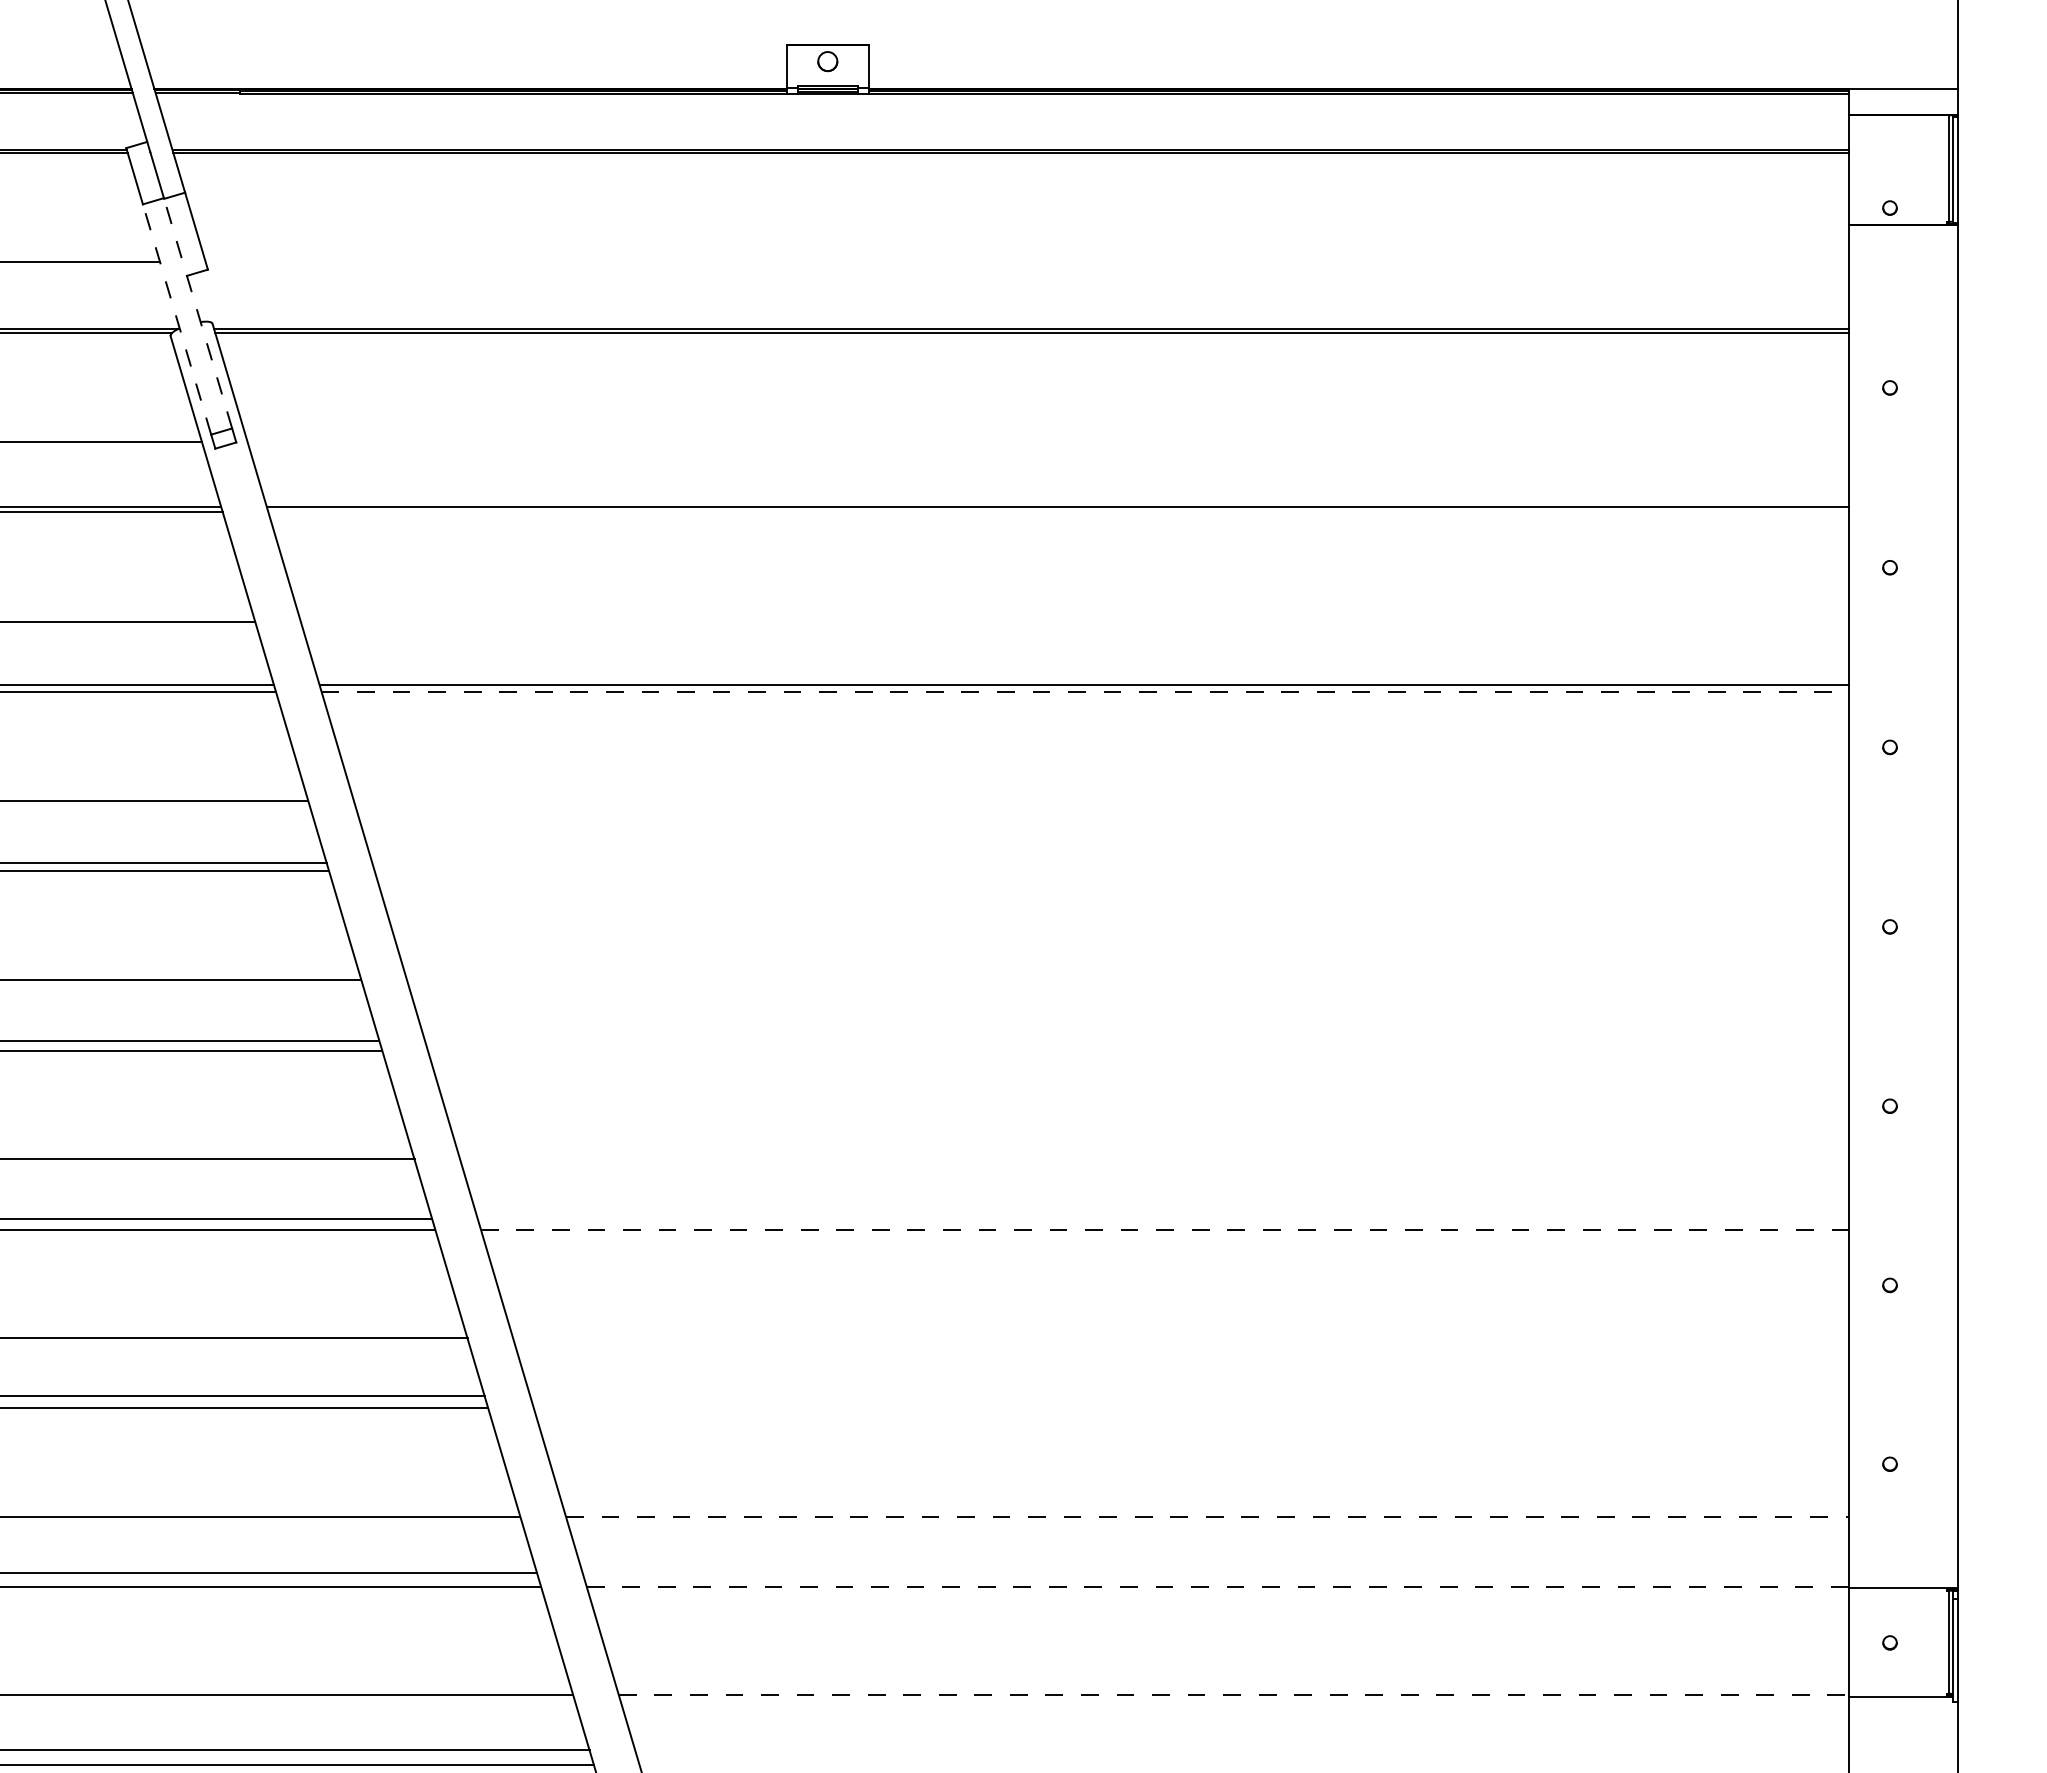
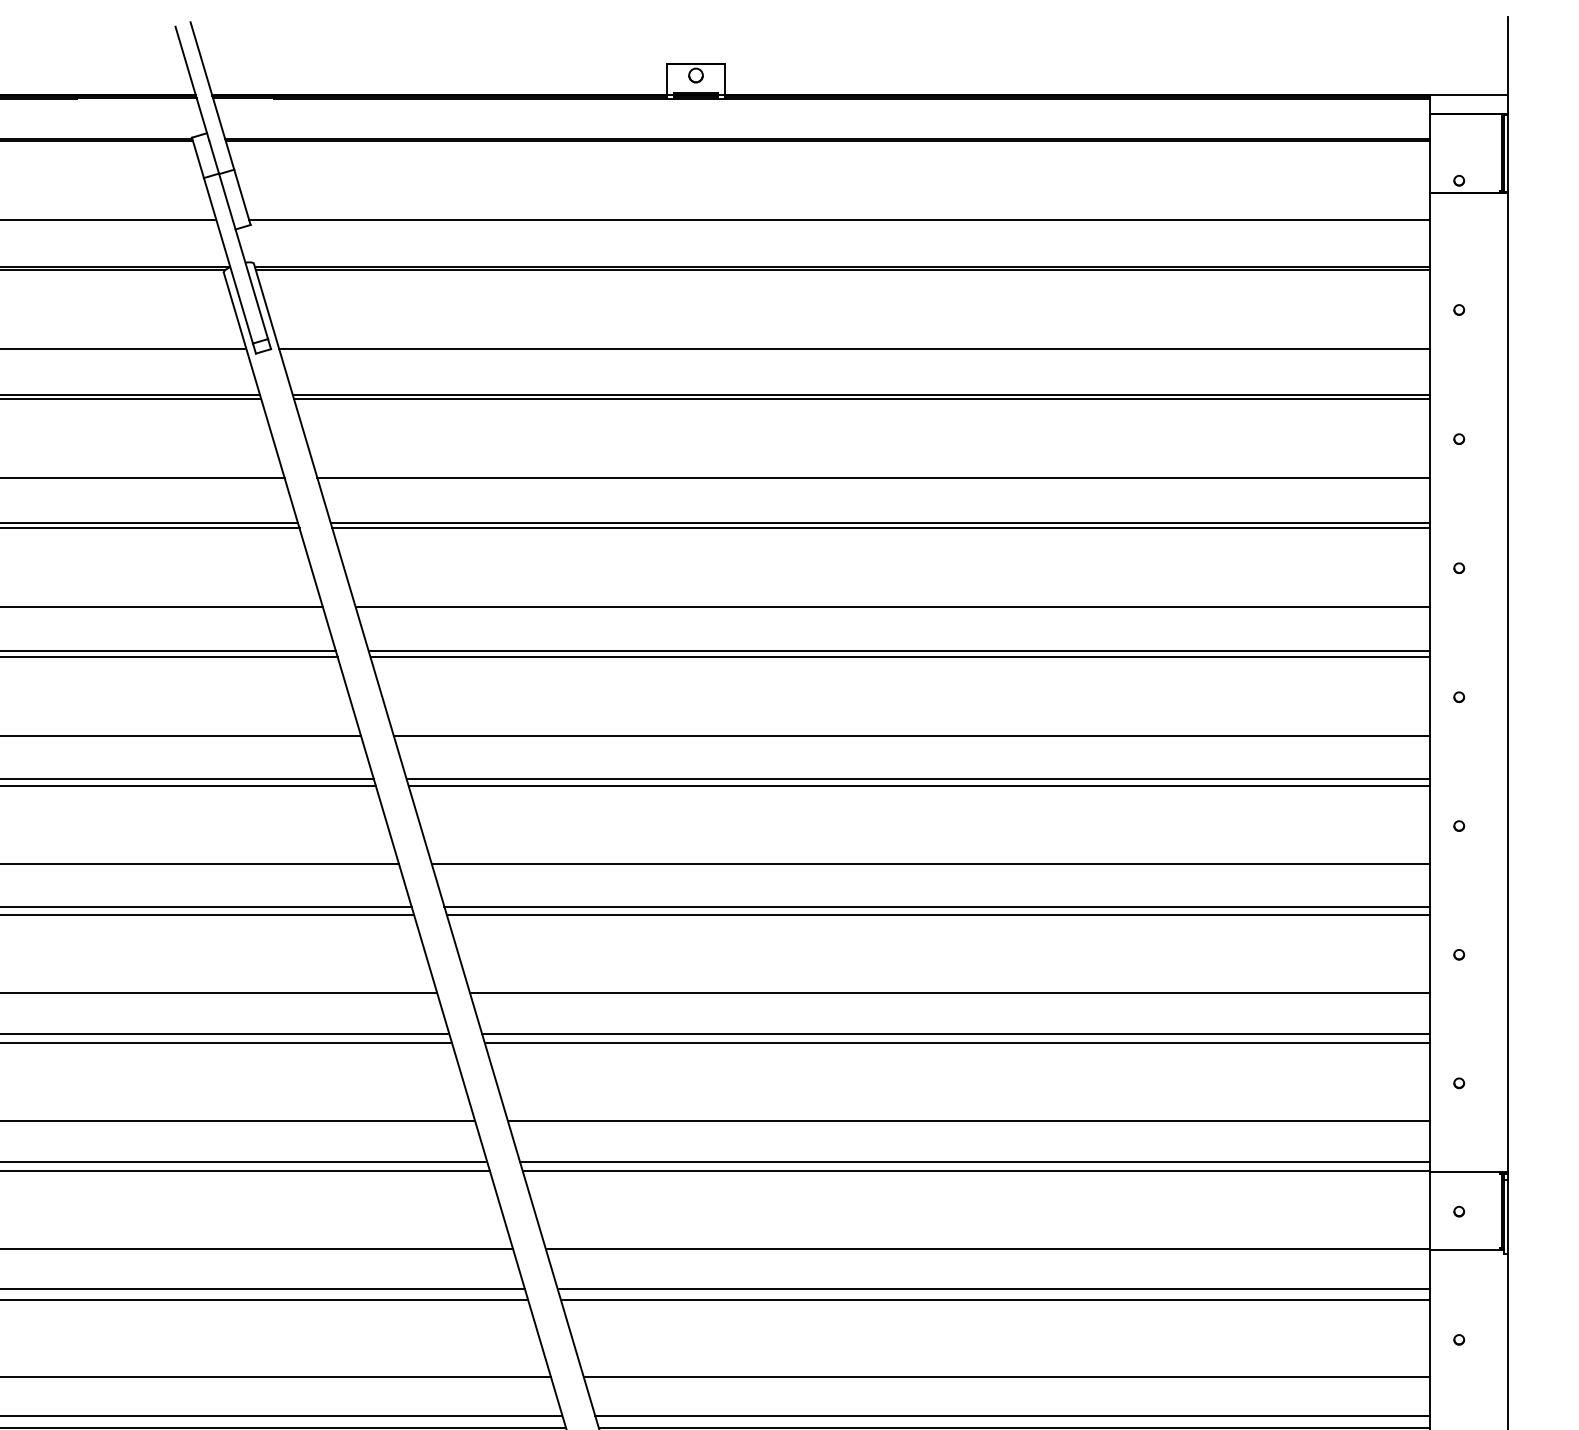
line: (1027, 261) -> (839, 219), added
line: (197, 312) -> (243, 255), dashed -> solid
line: (177, 319) -> (228, 260), dashed -> solid
line: (1048, 441) -> (854, 348), added
line: (1058, 512) -> (861, 399), added
line: (1074, 621) -> (873, 477), added
line: (1085, 692) -> (881, 528), dashed -> solid
line: (1101, 800) -> (892, 606), added
line: (1109, 863) -> (898, 651), added
line: (1111, 871) -> (899, 657), added
line: (1127, 980) -> (911, 735), added
line: (1136, 1041) -> (917, 779), added
line: (1137, 1051) -> (918, 786), added
line: (1154, 1159) -> (930, 864), added
line: (1162, 1218) -> (936, 906), added
line: (1165, 1229) -> (938, 914), dashed -> solid
line: (1180, 1337) -> (949, 992), added
line: (1188, 1396) -> (955, 1034), added
line: (1190, 1408) -> (956, 1043), added
line: (1207, 1517) -> (968, 1121), dashed -> solid
line: (1215, 1573) -> (974, 1161), added
line: (1218, 1586) -> (976, 1171), dashed -> solid
line: (1233, 1695) -> (987, 1249), dashed -> solid
line: (1241, 1749) -> (993, 1288), added
line: (1243, 1765) -> (994, 1299), added

